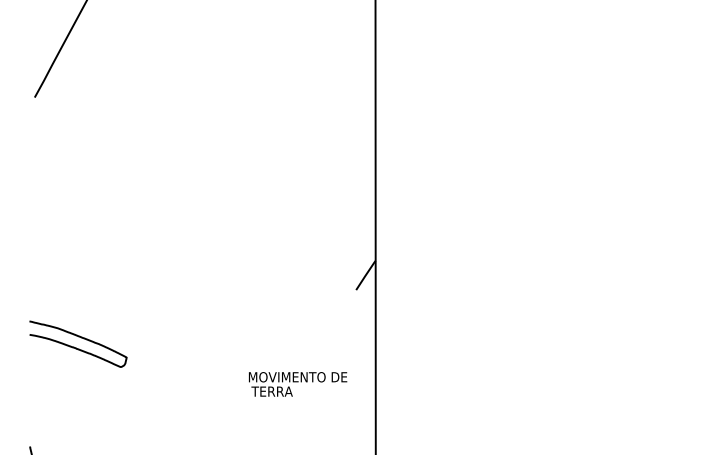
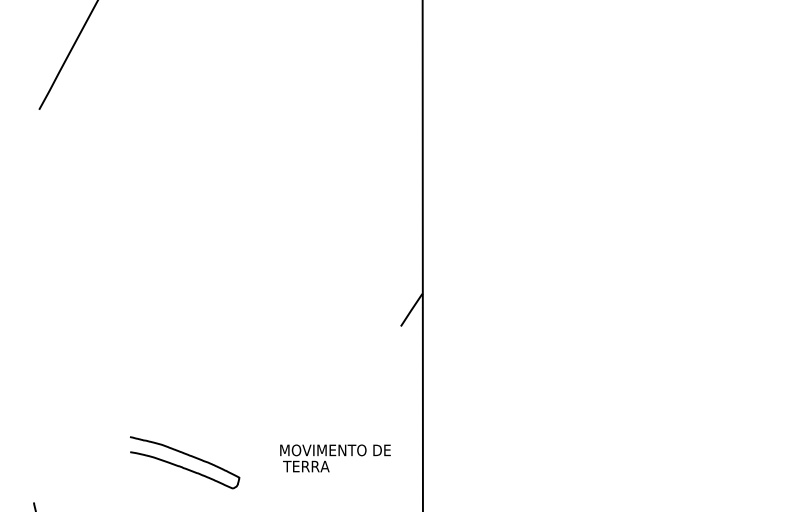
curve: (76, 347) -> (182, 466), moved
text: (298, 384) -> (335, 458), moved

